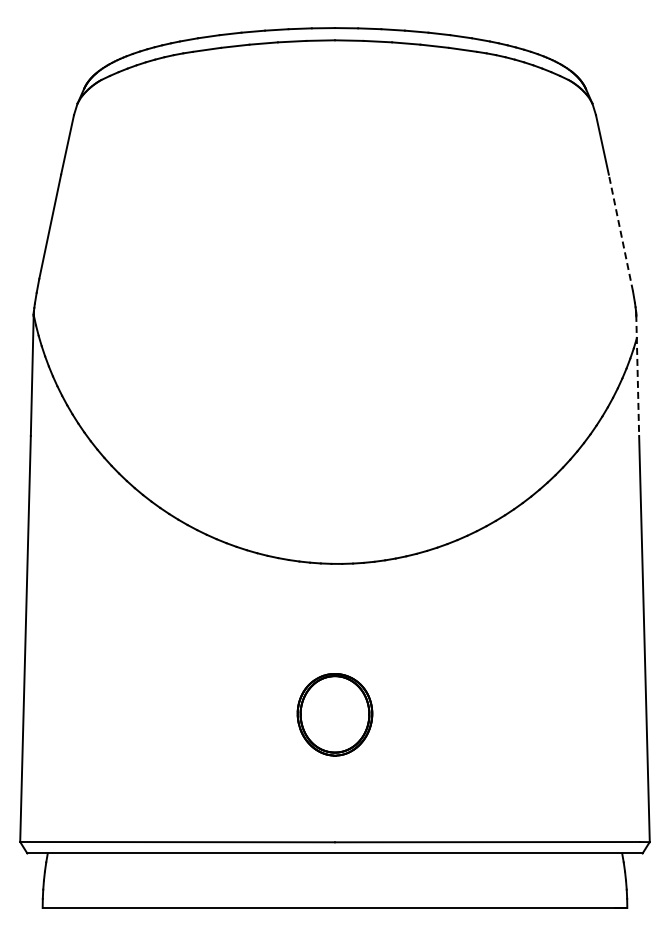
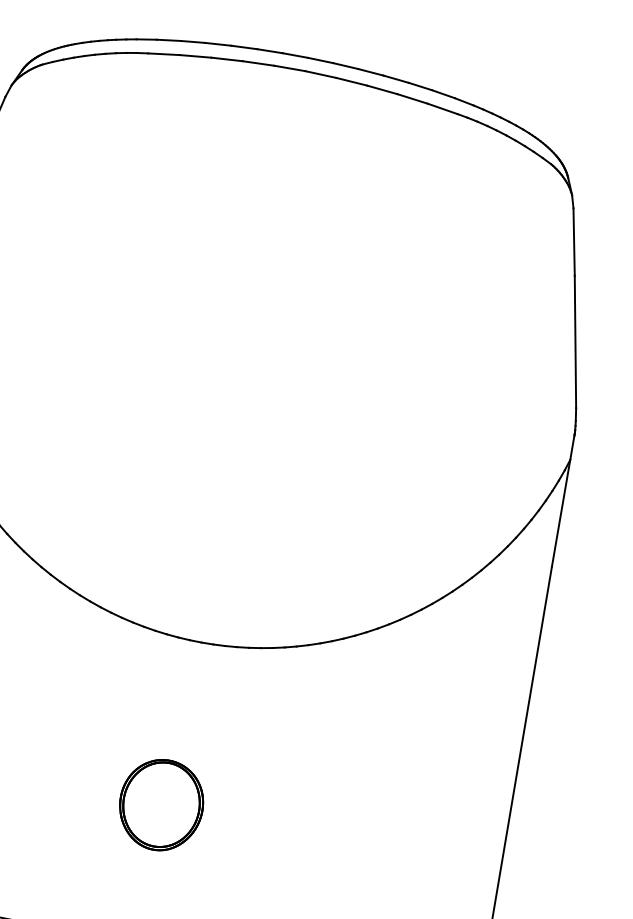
line: (620, 233) -> (574, 342), dashed -> solid
line: (637, 375) -> (563, 500), dashed -> solid

